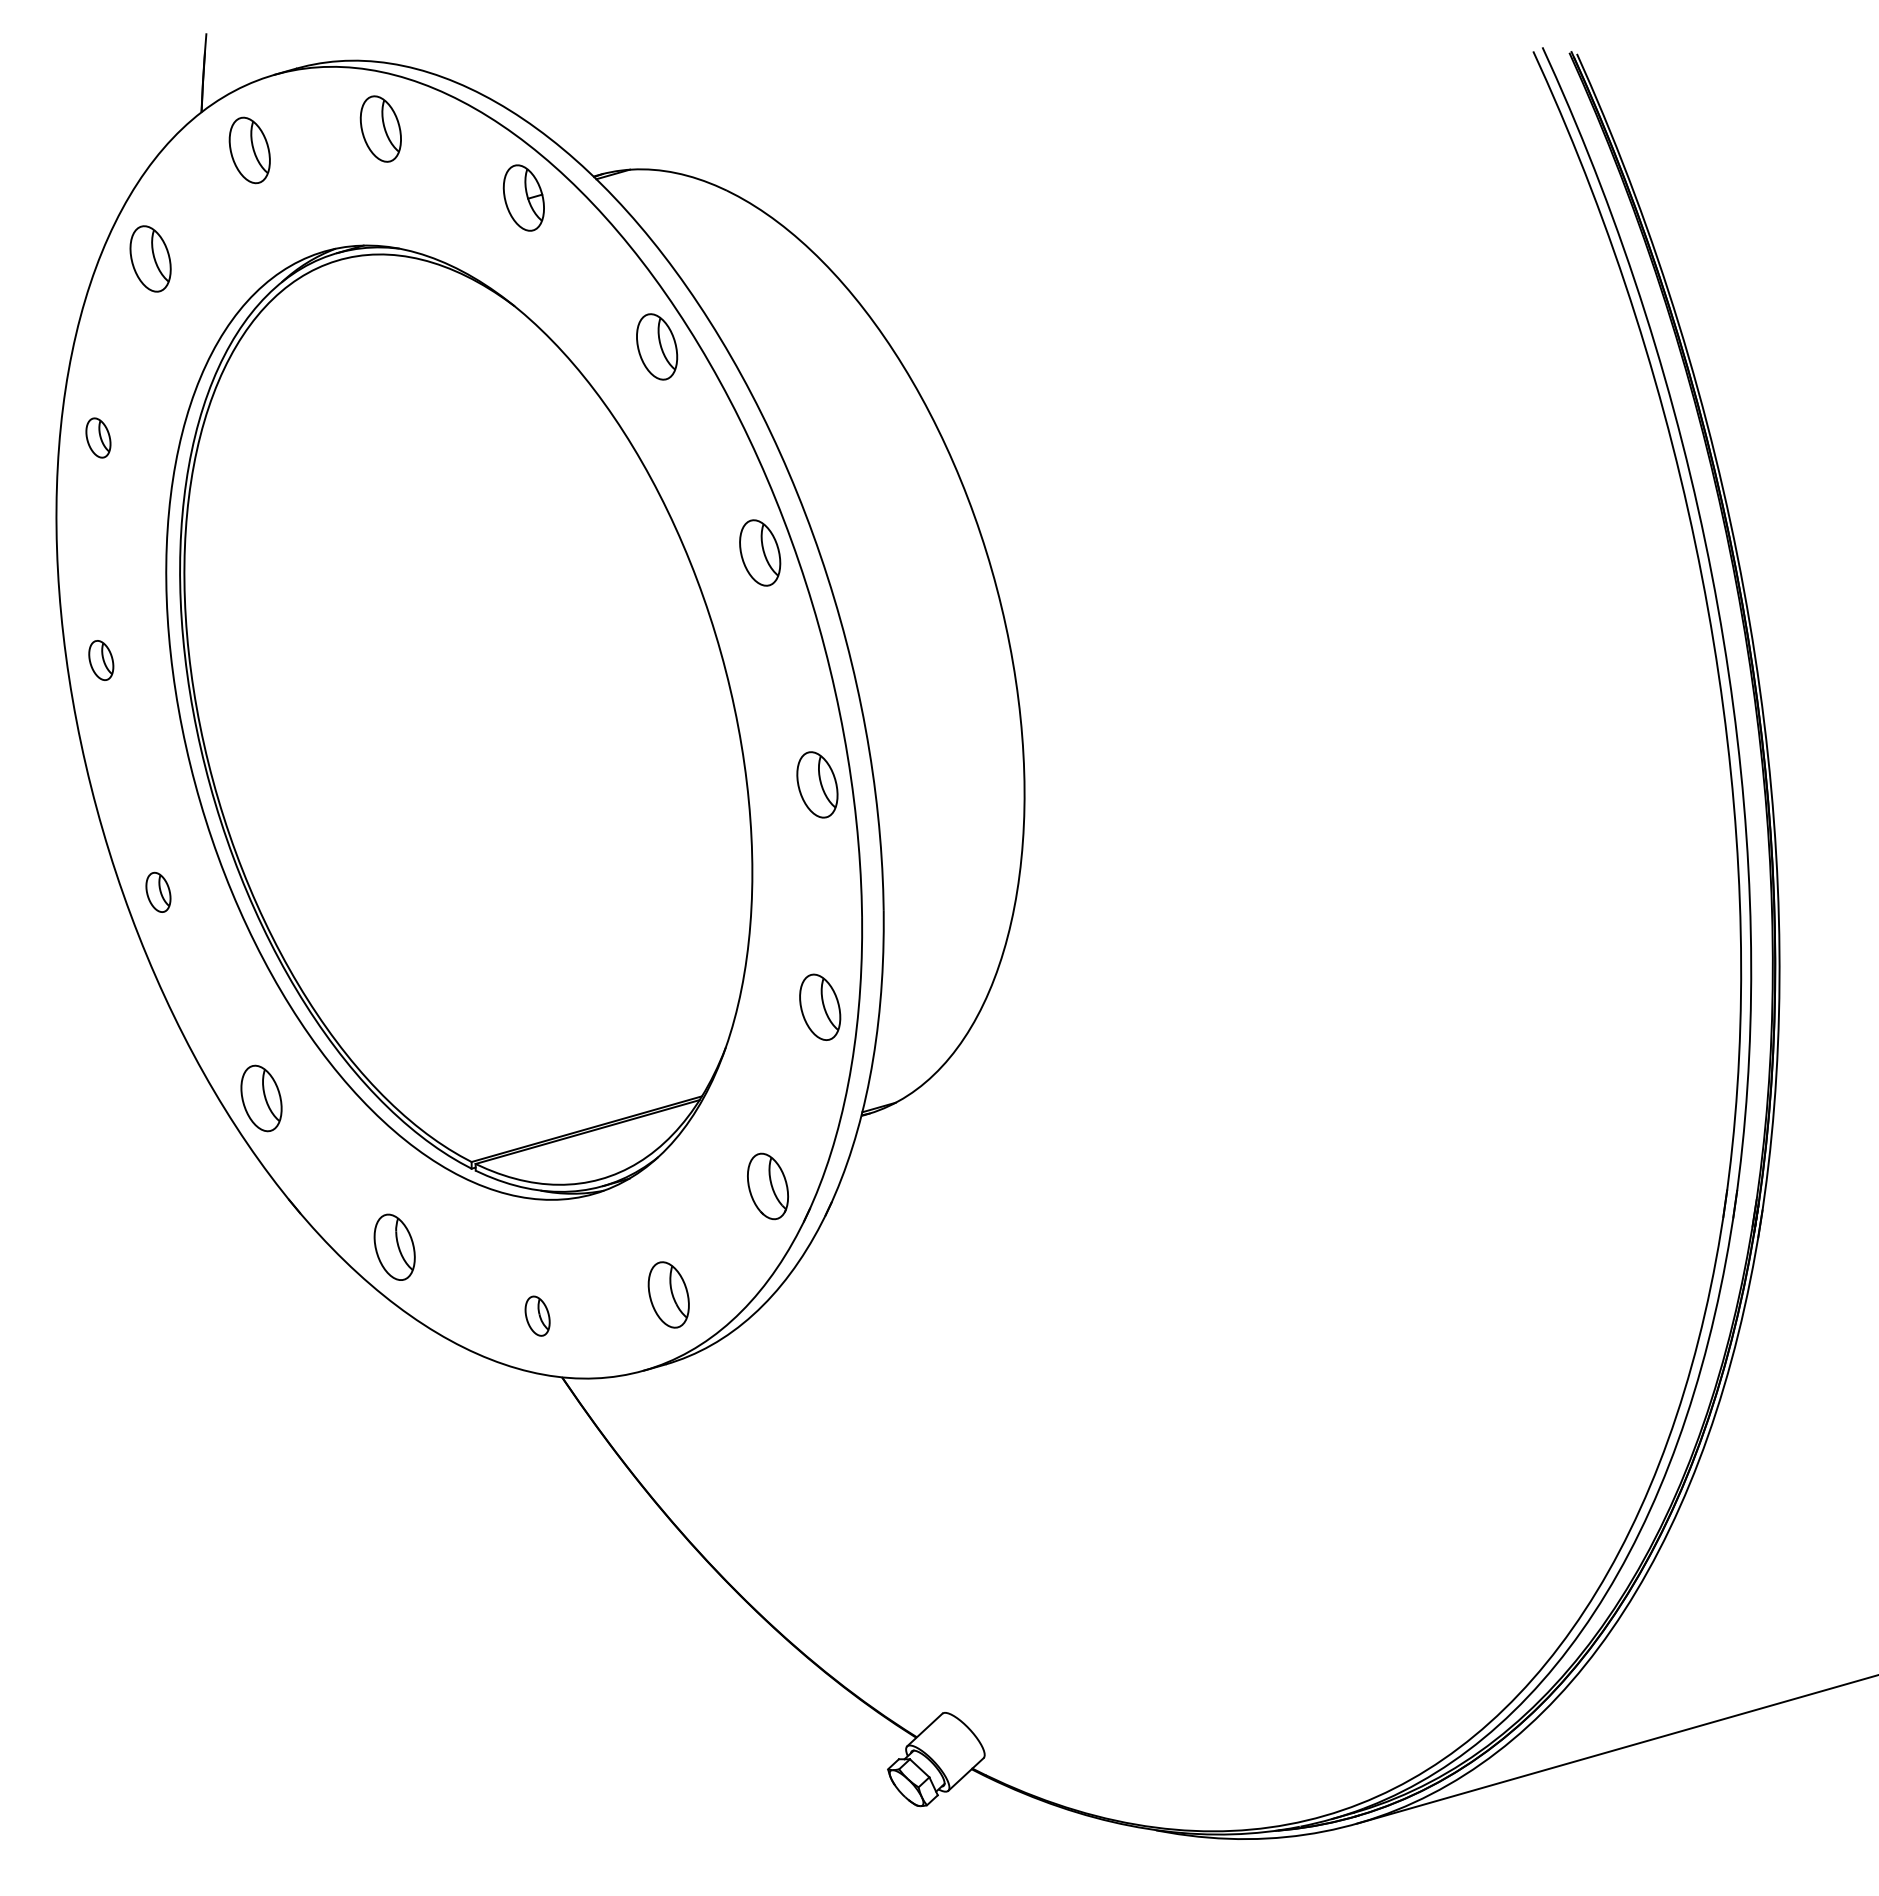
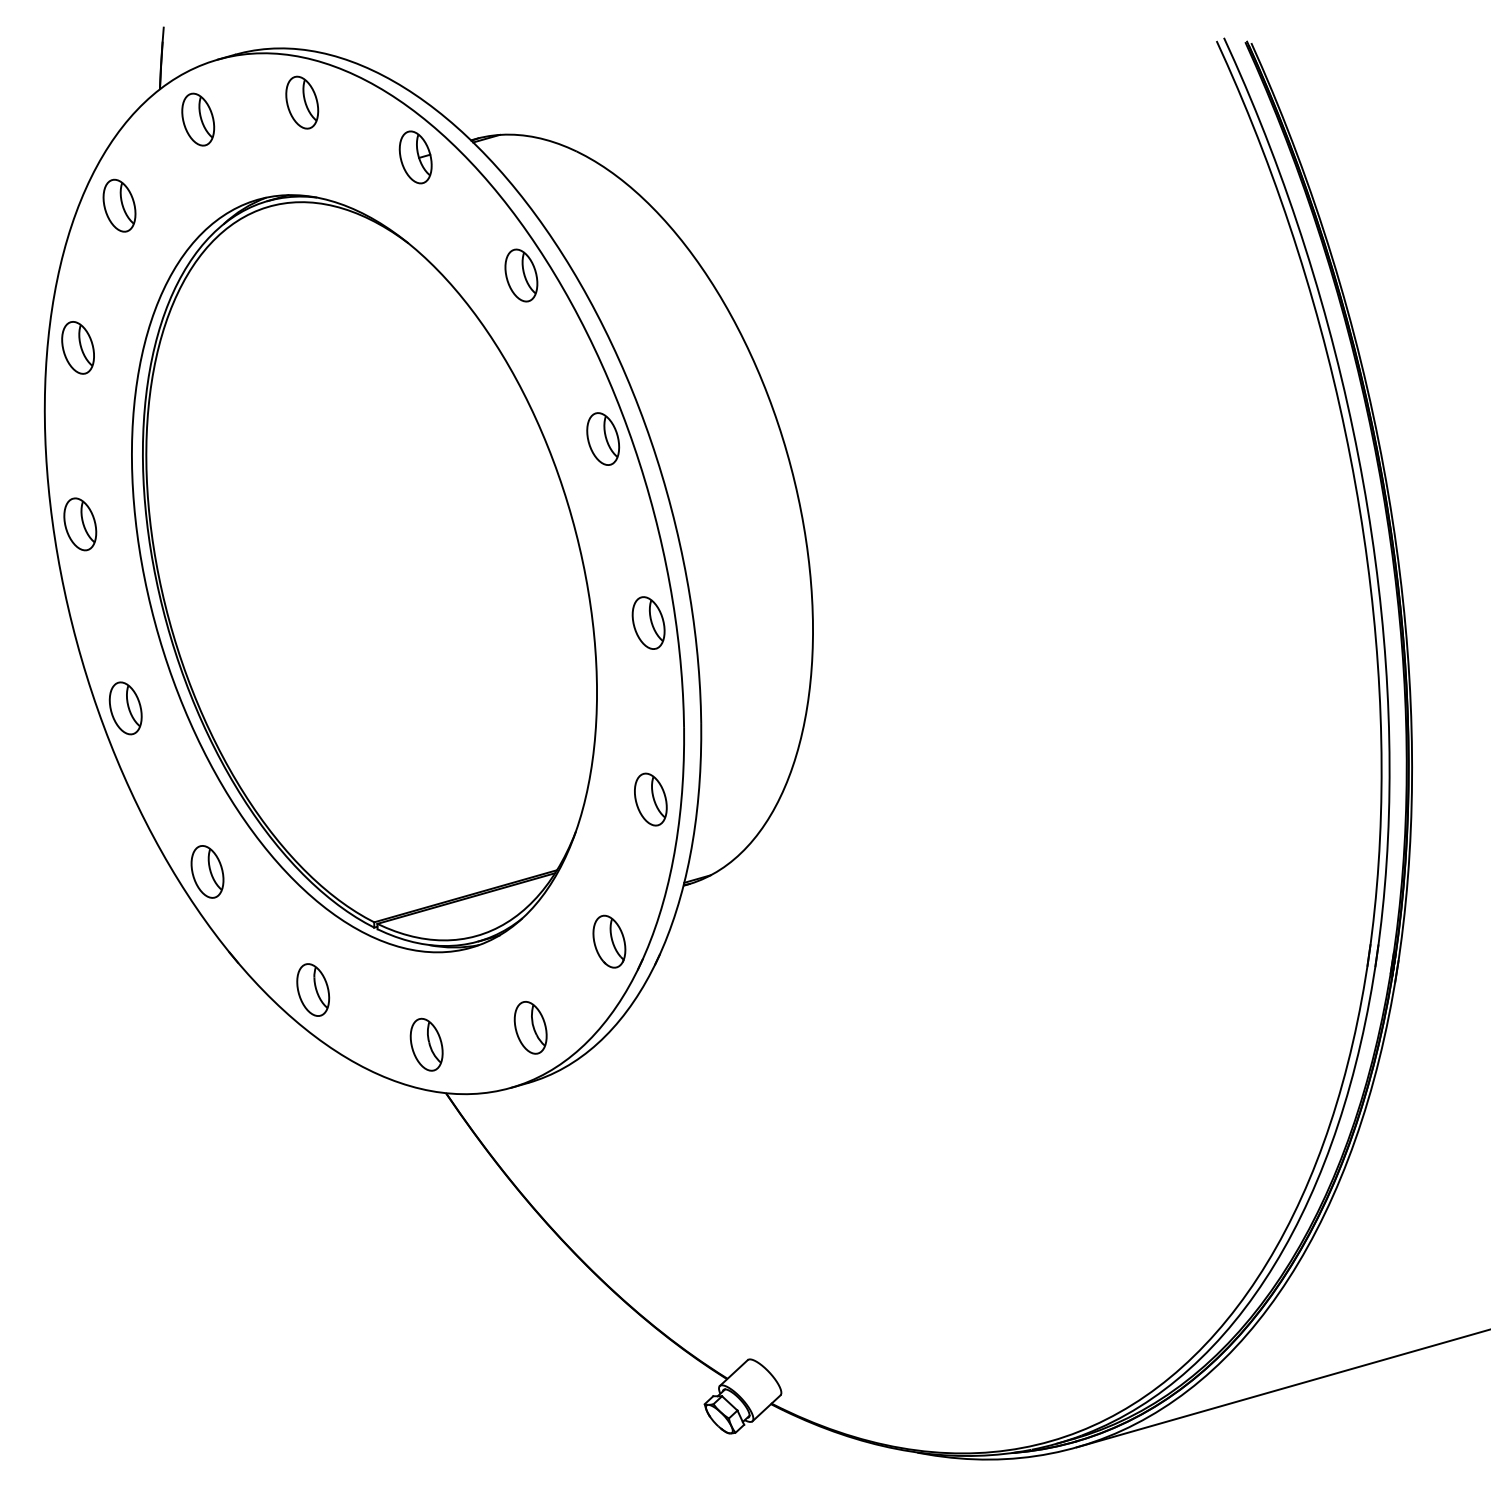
part: (98, 437) -> (78, 347), size x1.67
part: (101, 660) -> (80, 524), size x1.67
part: (158, 892) -> (125, 708), size x1.67
part: (537, 1315) -> (426, 1044), size x1.67

